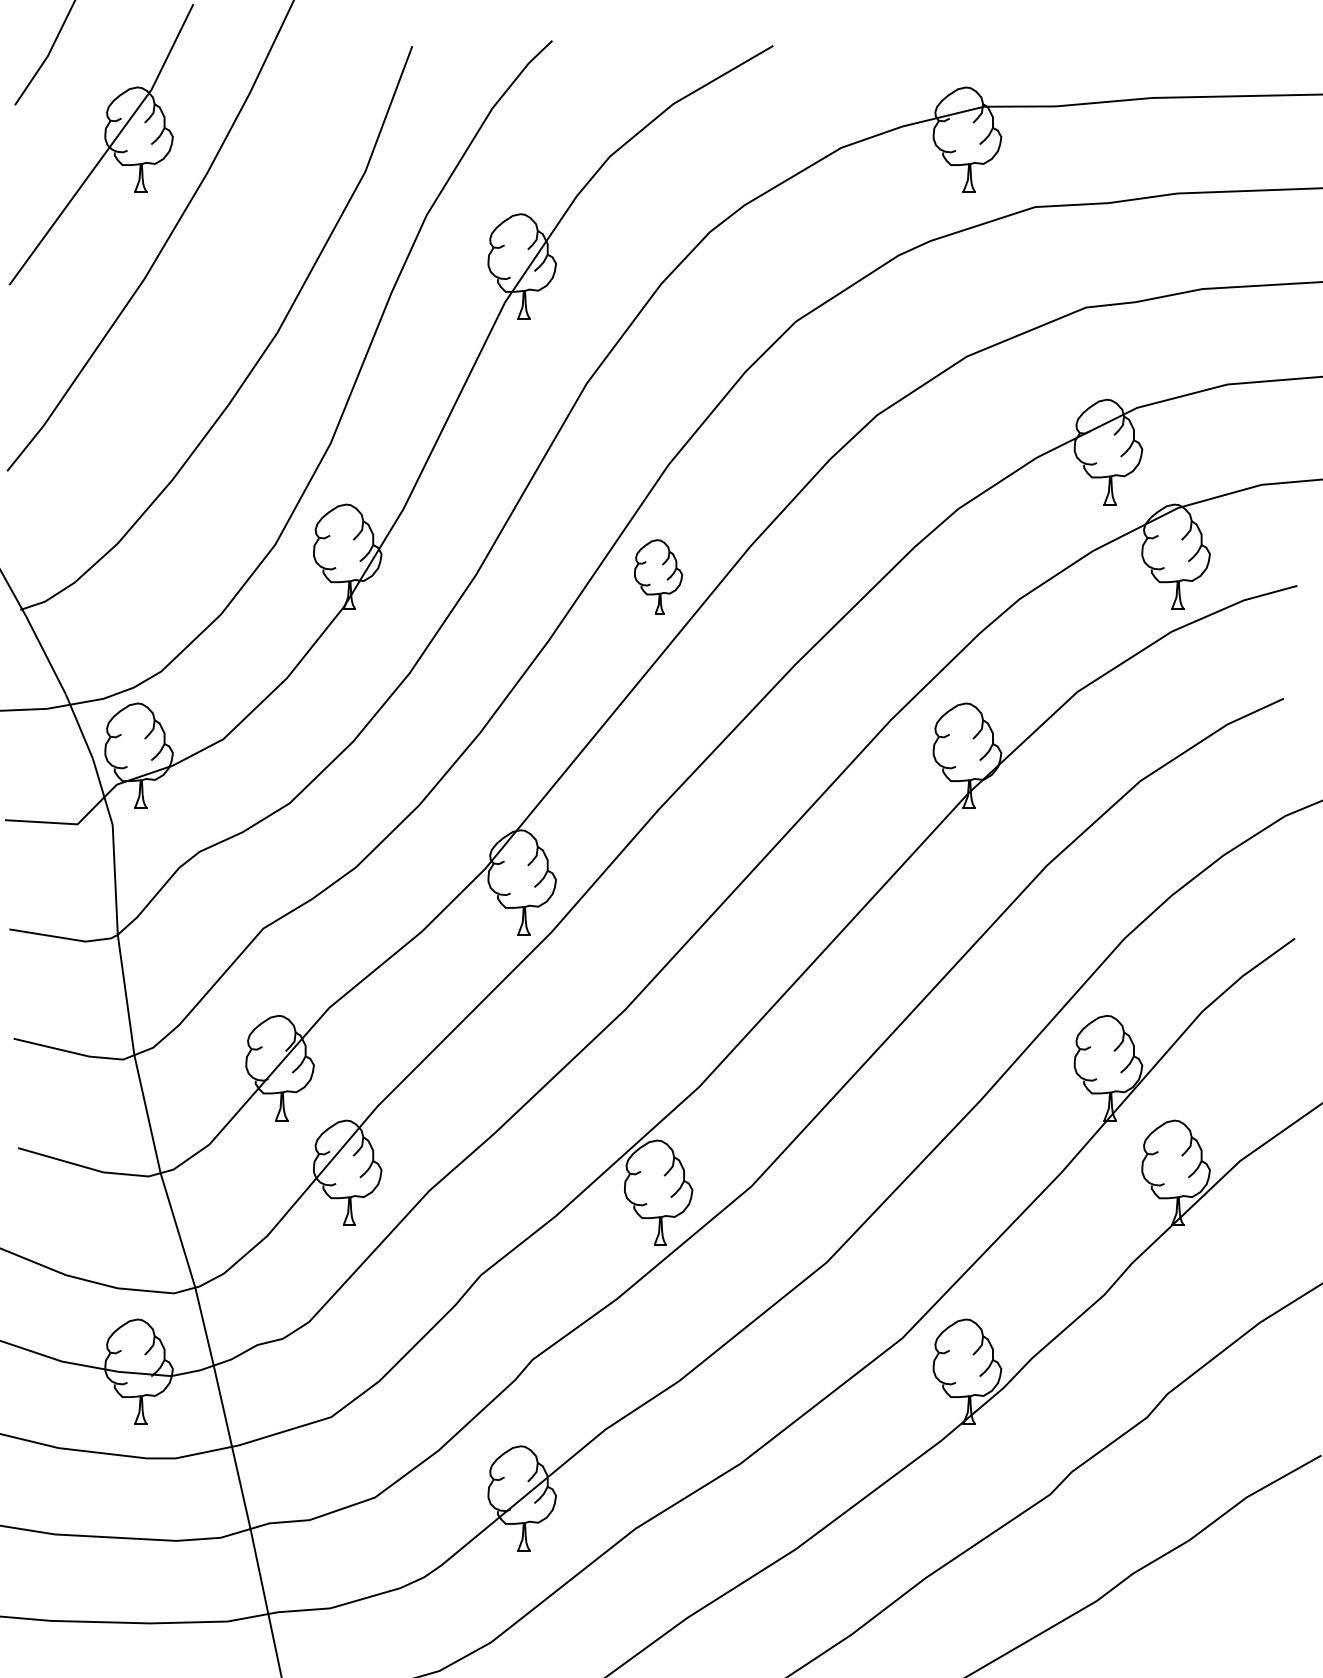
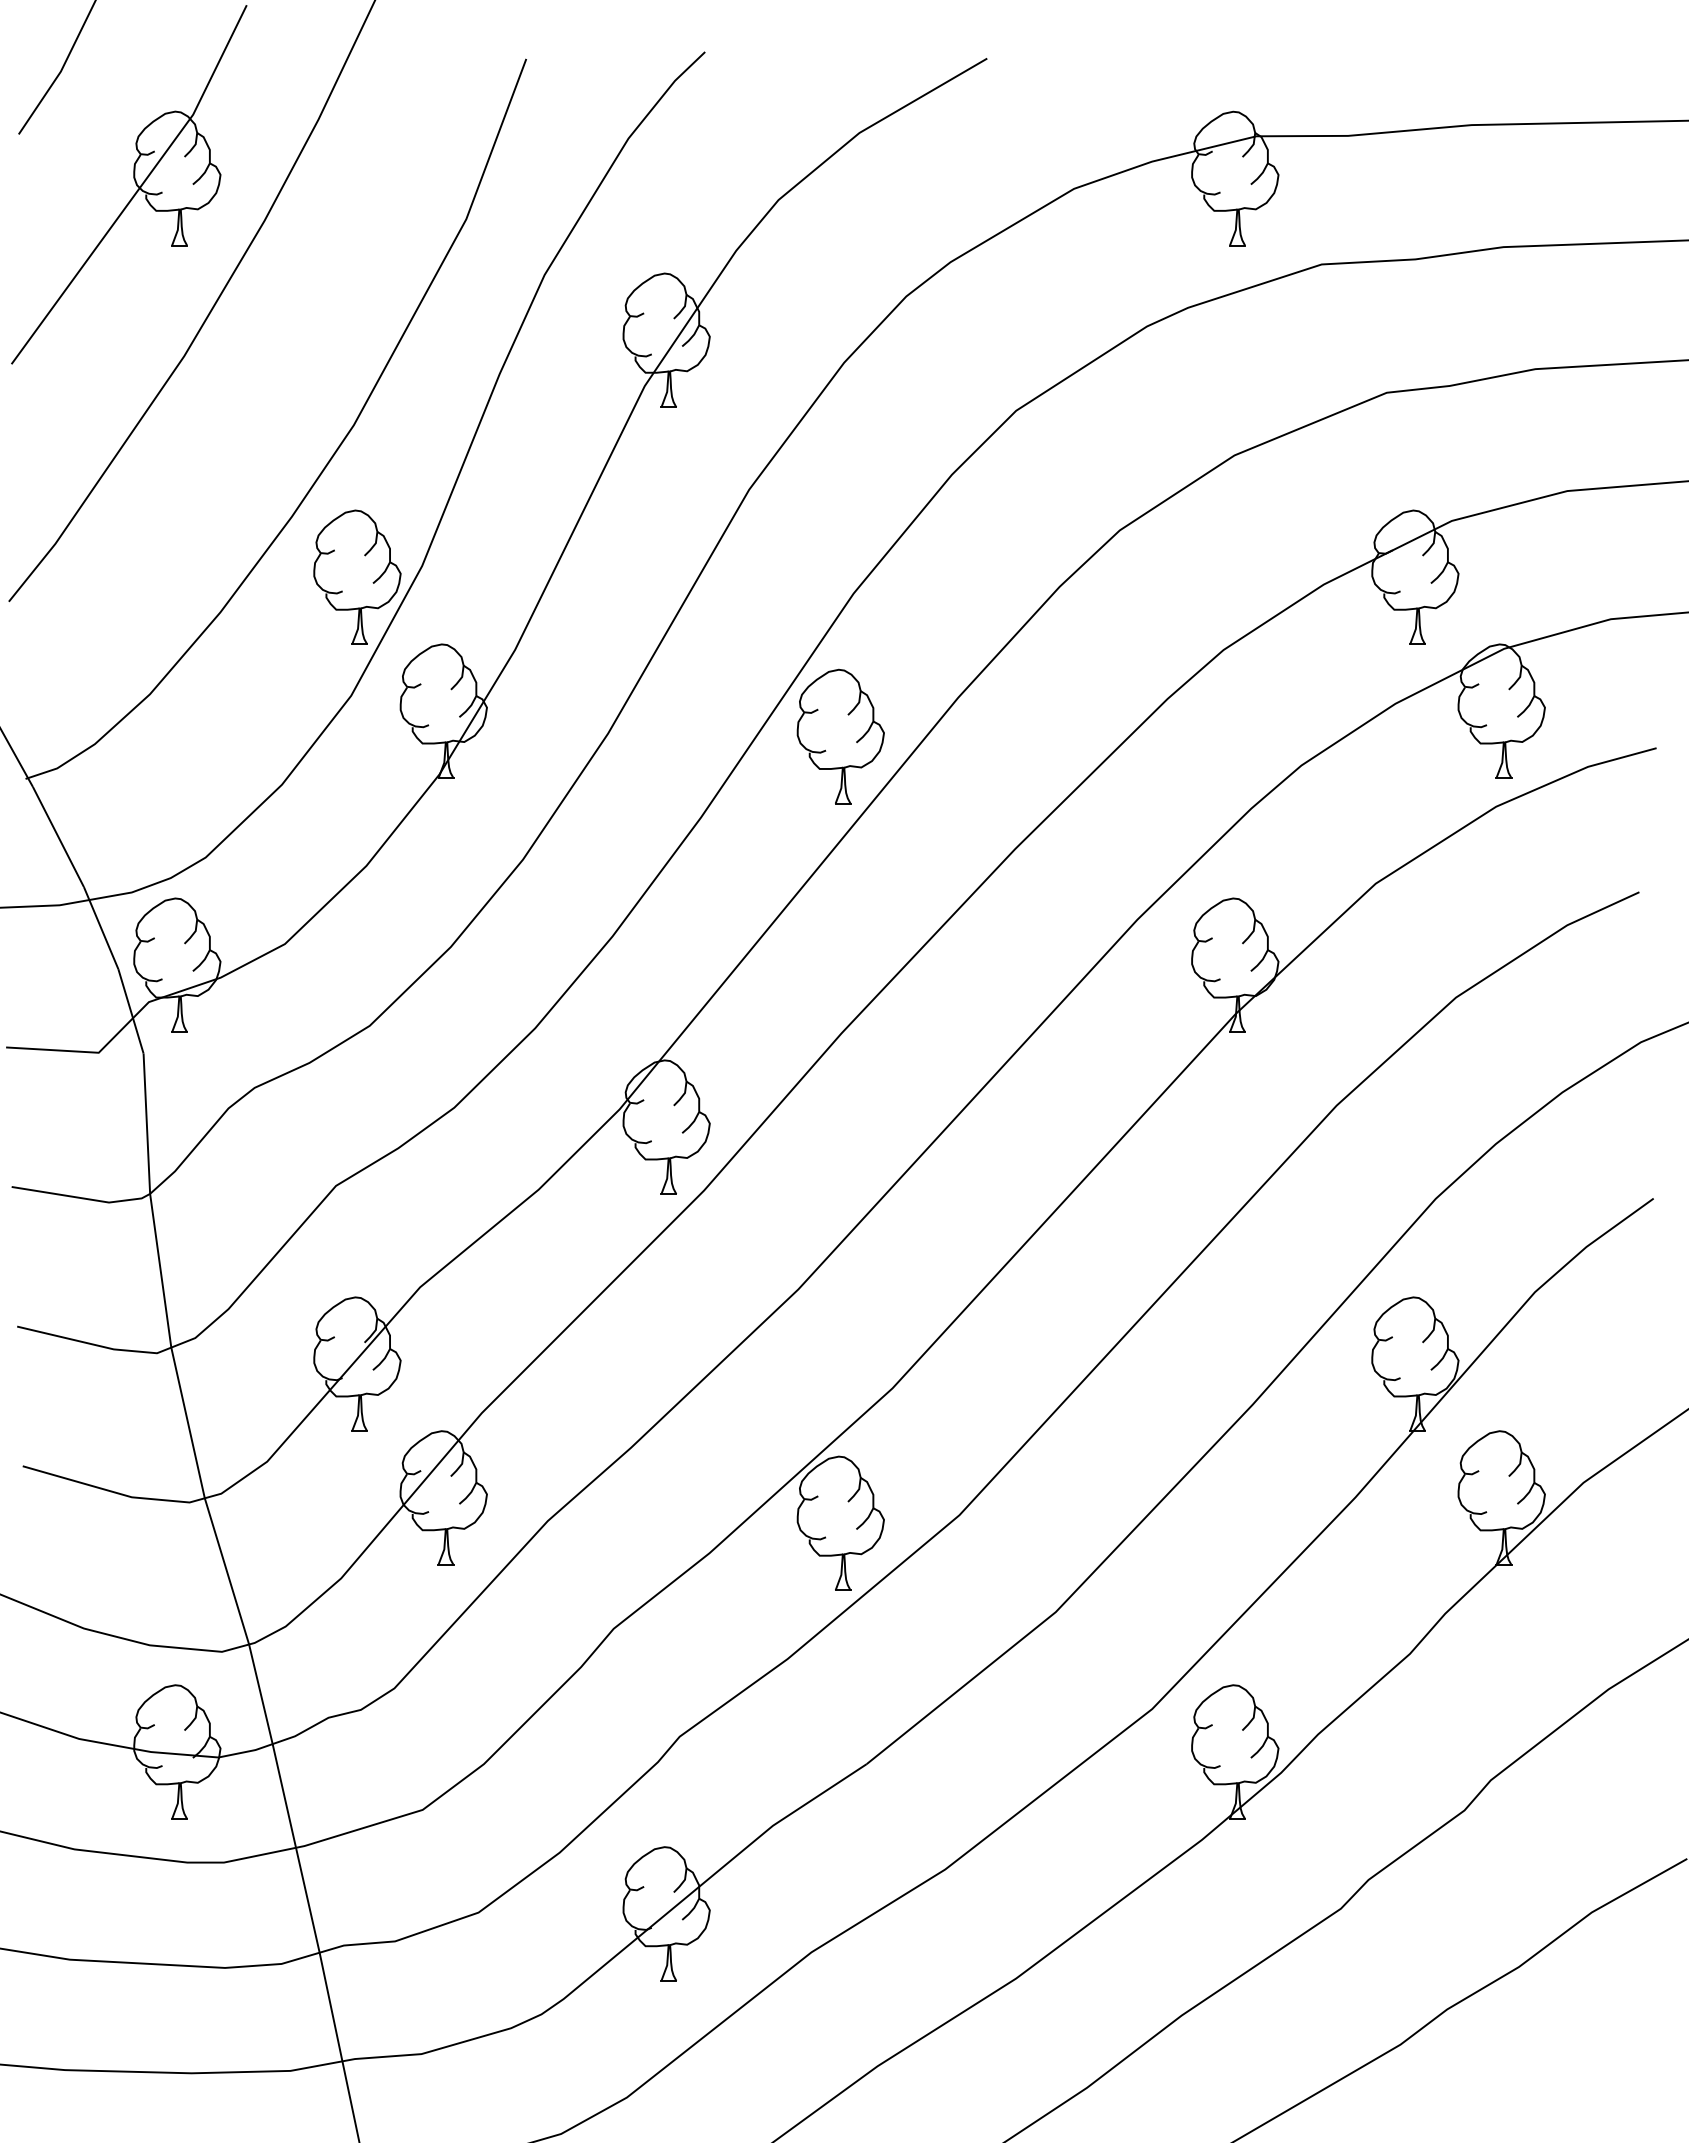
part: (280, 451) -> (357, 576), added
part: (658, 576) -> (840, 736), size x1.43

